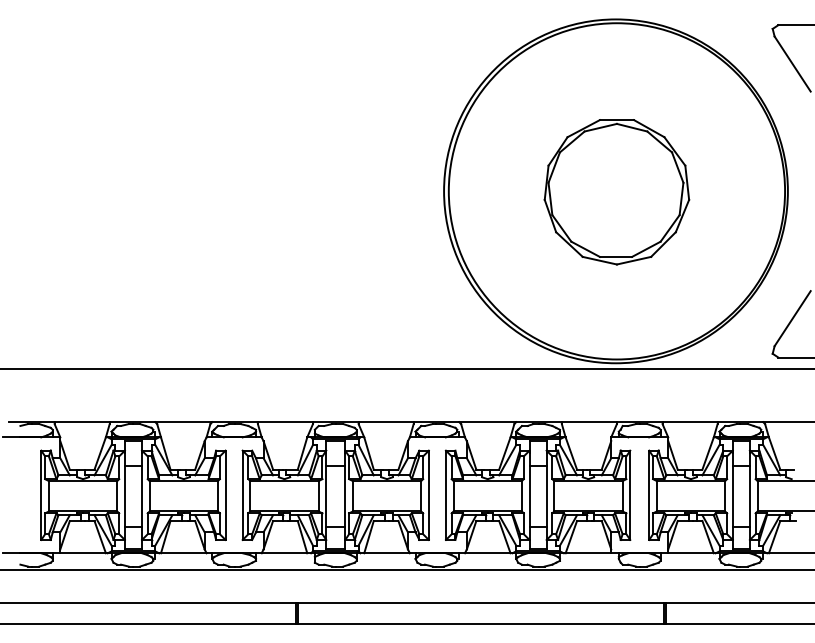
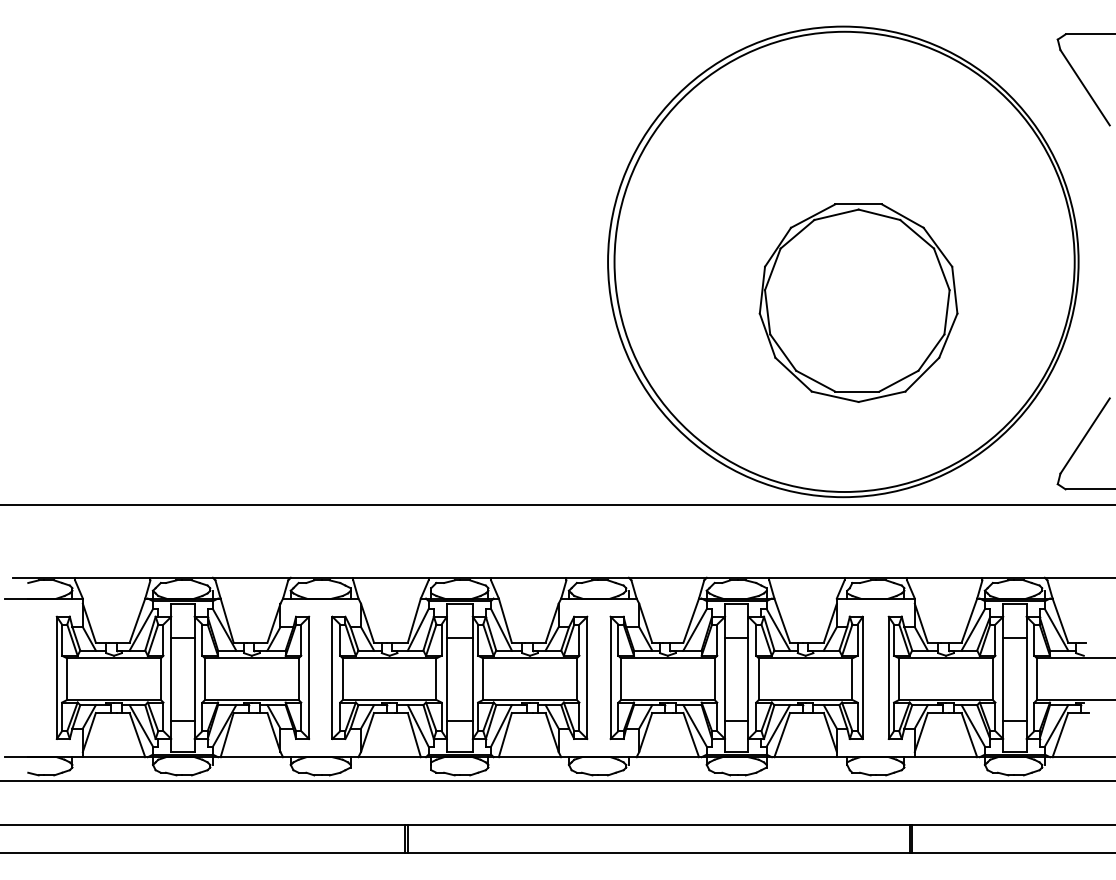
part: (616, 191) -> (858, 302), moved

